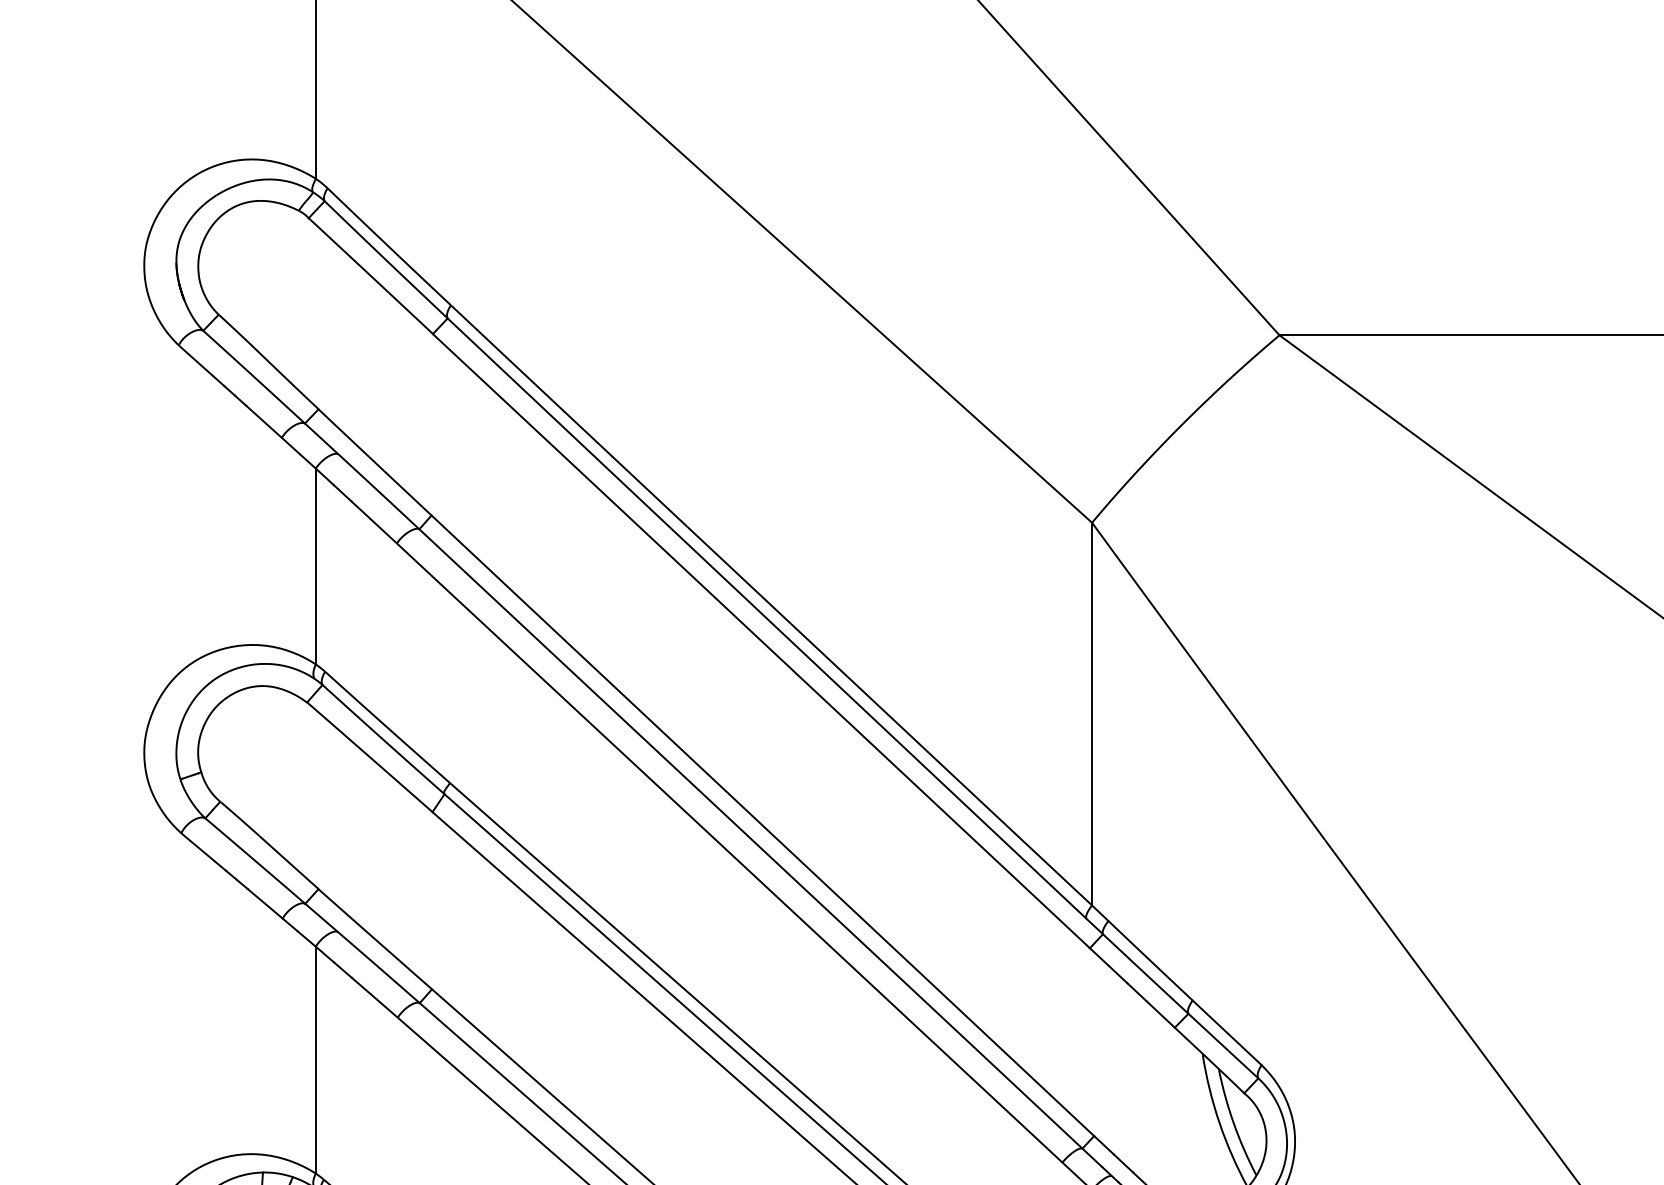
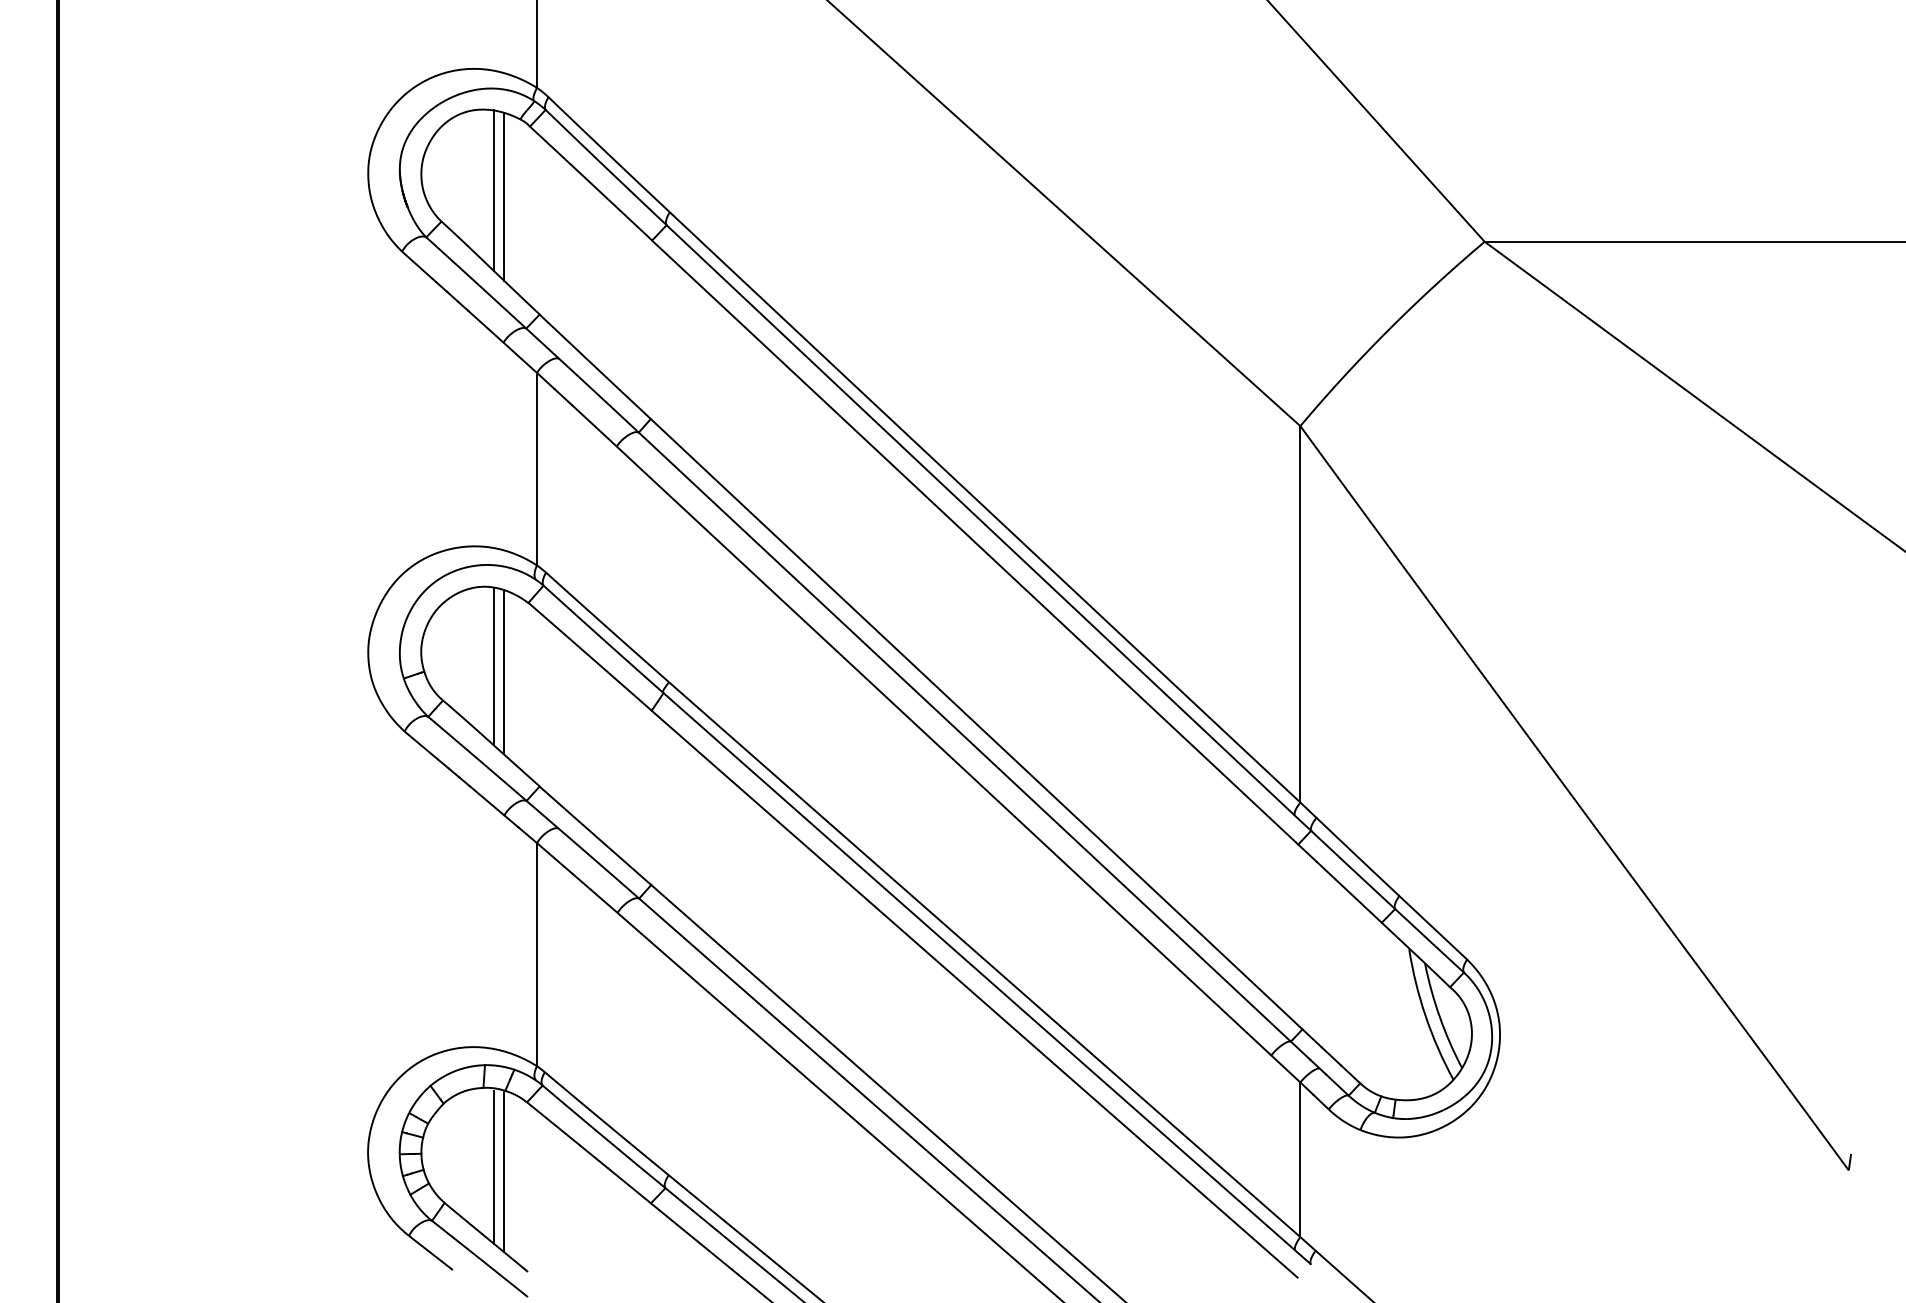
line: (271, 283) -> (493, 190), added
line: (281, 289) -> (503, 196), added
line: (271, 767) -> (493, 666), added
line: (281, 772) -> (503, 671), added

